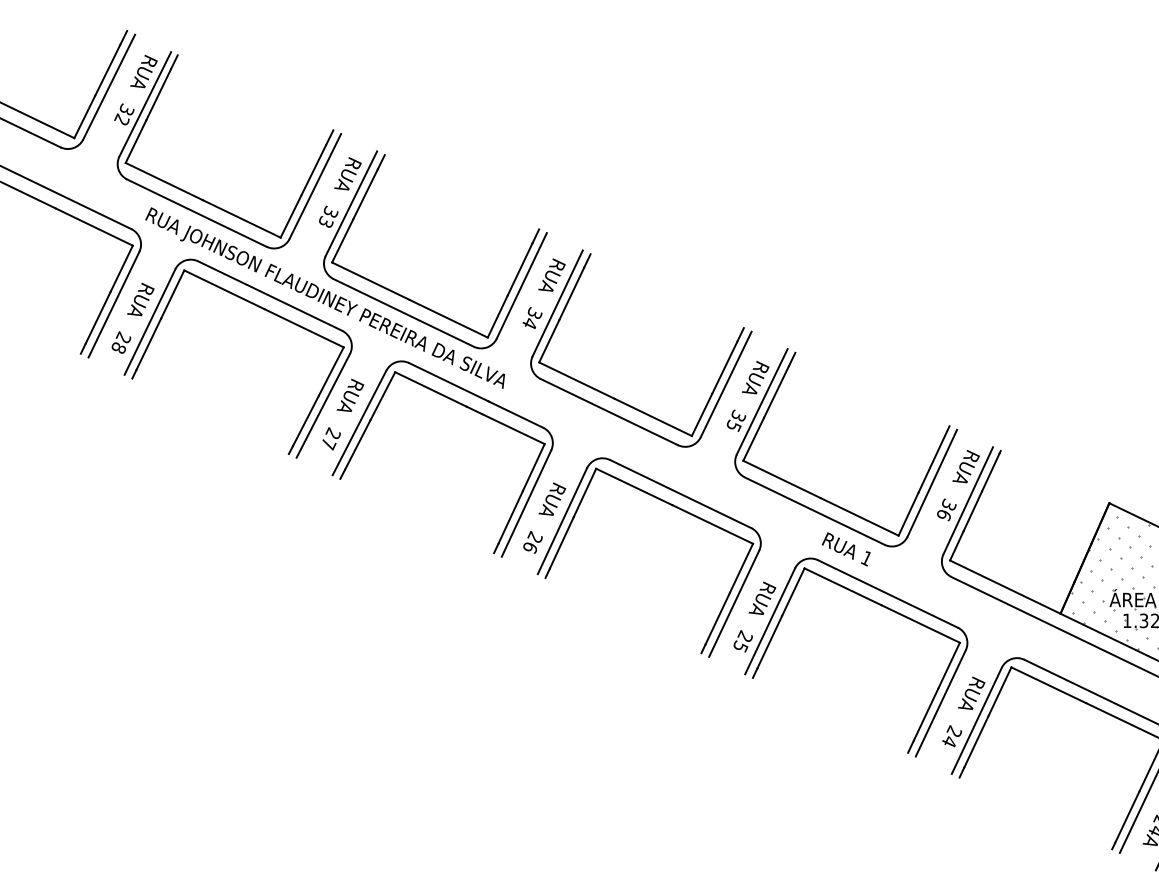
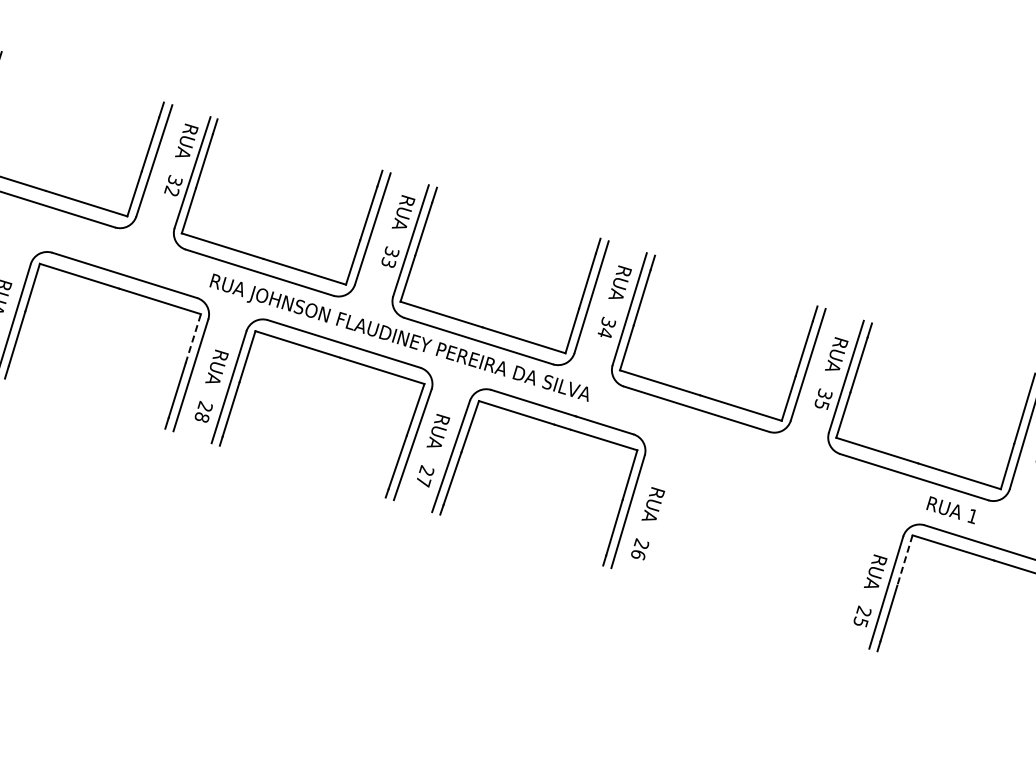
line: (121, 268) -> (193, 338), solid -> dashed
part: (674, 507) -> (775, 494), removed
line: (793, 592) -> (905, 560), solid -> dashed

